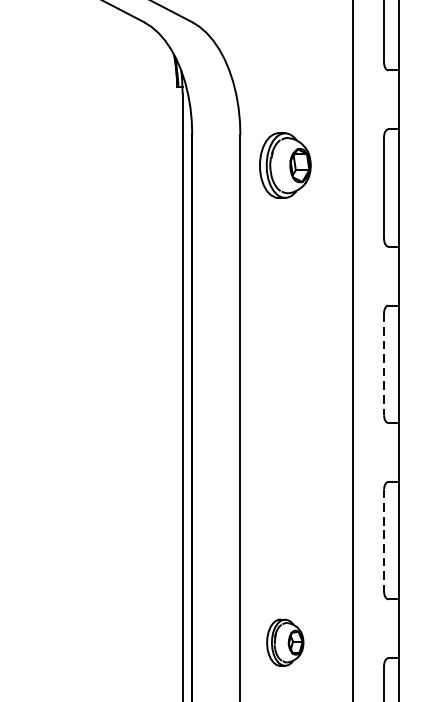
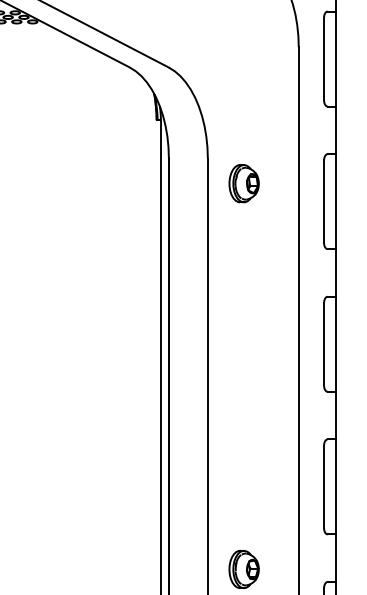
part: (284, 165) -> (243, 183), size x0.71
line: (384, 364) -> (324, 344), dashed -> solid
line: (384, 541) -> (324, 487), dashed -> solid

